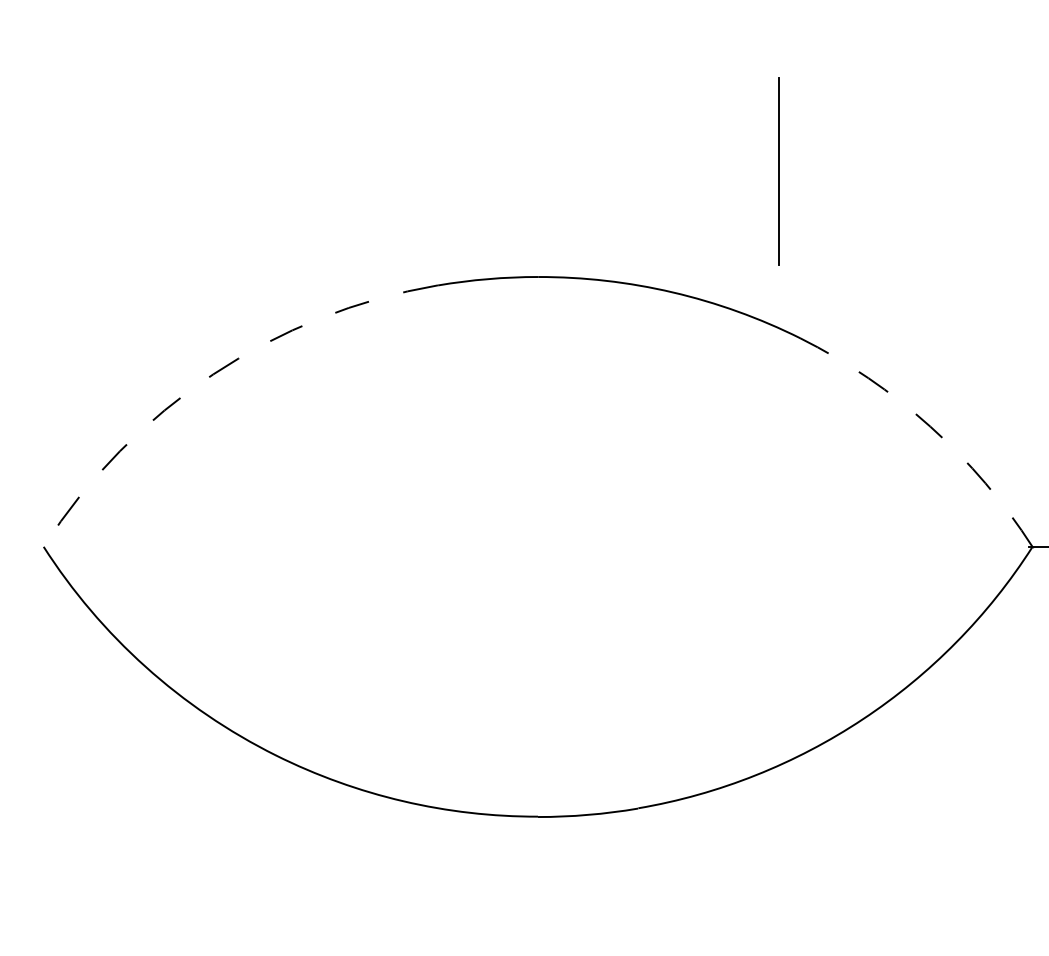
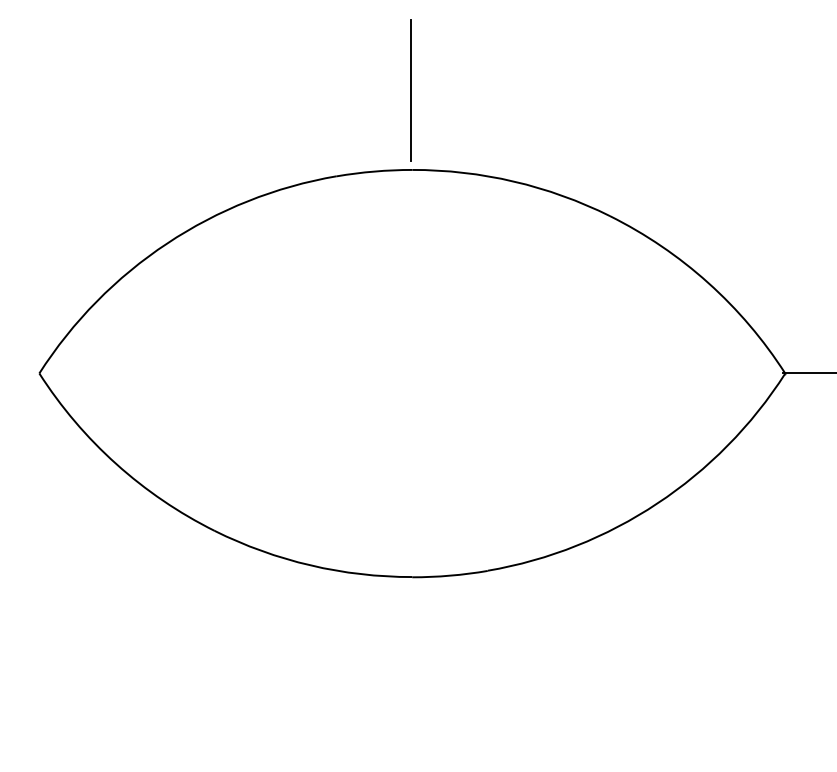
line: (778, 171) -> (410, 90), moved
arc: (213, 374) -> (167, 243), dashed -> solid
arc: (930, 426) -> (708, 282), dashed -> solid

